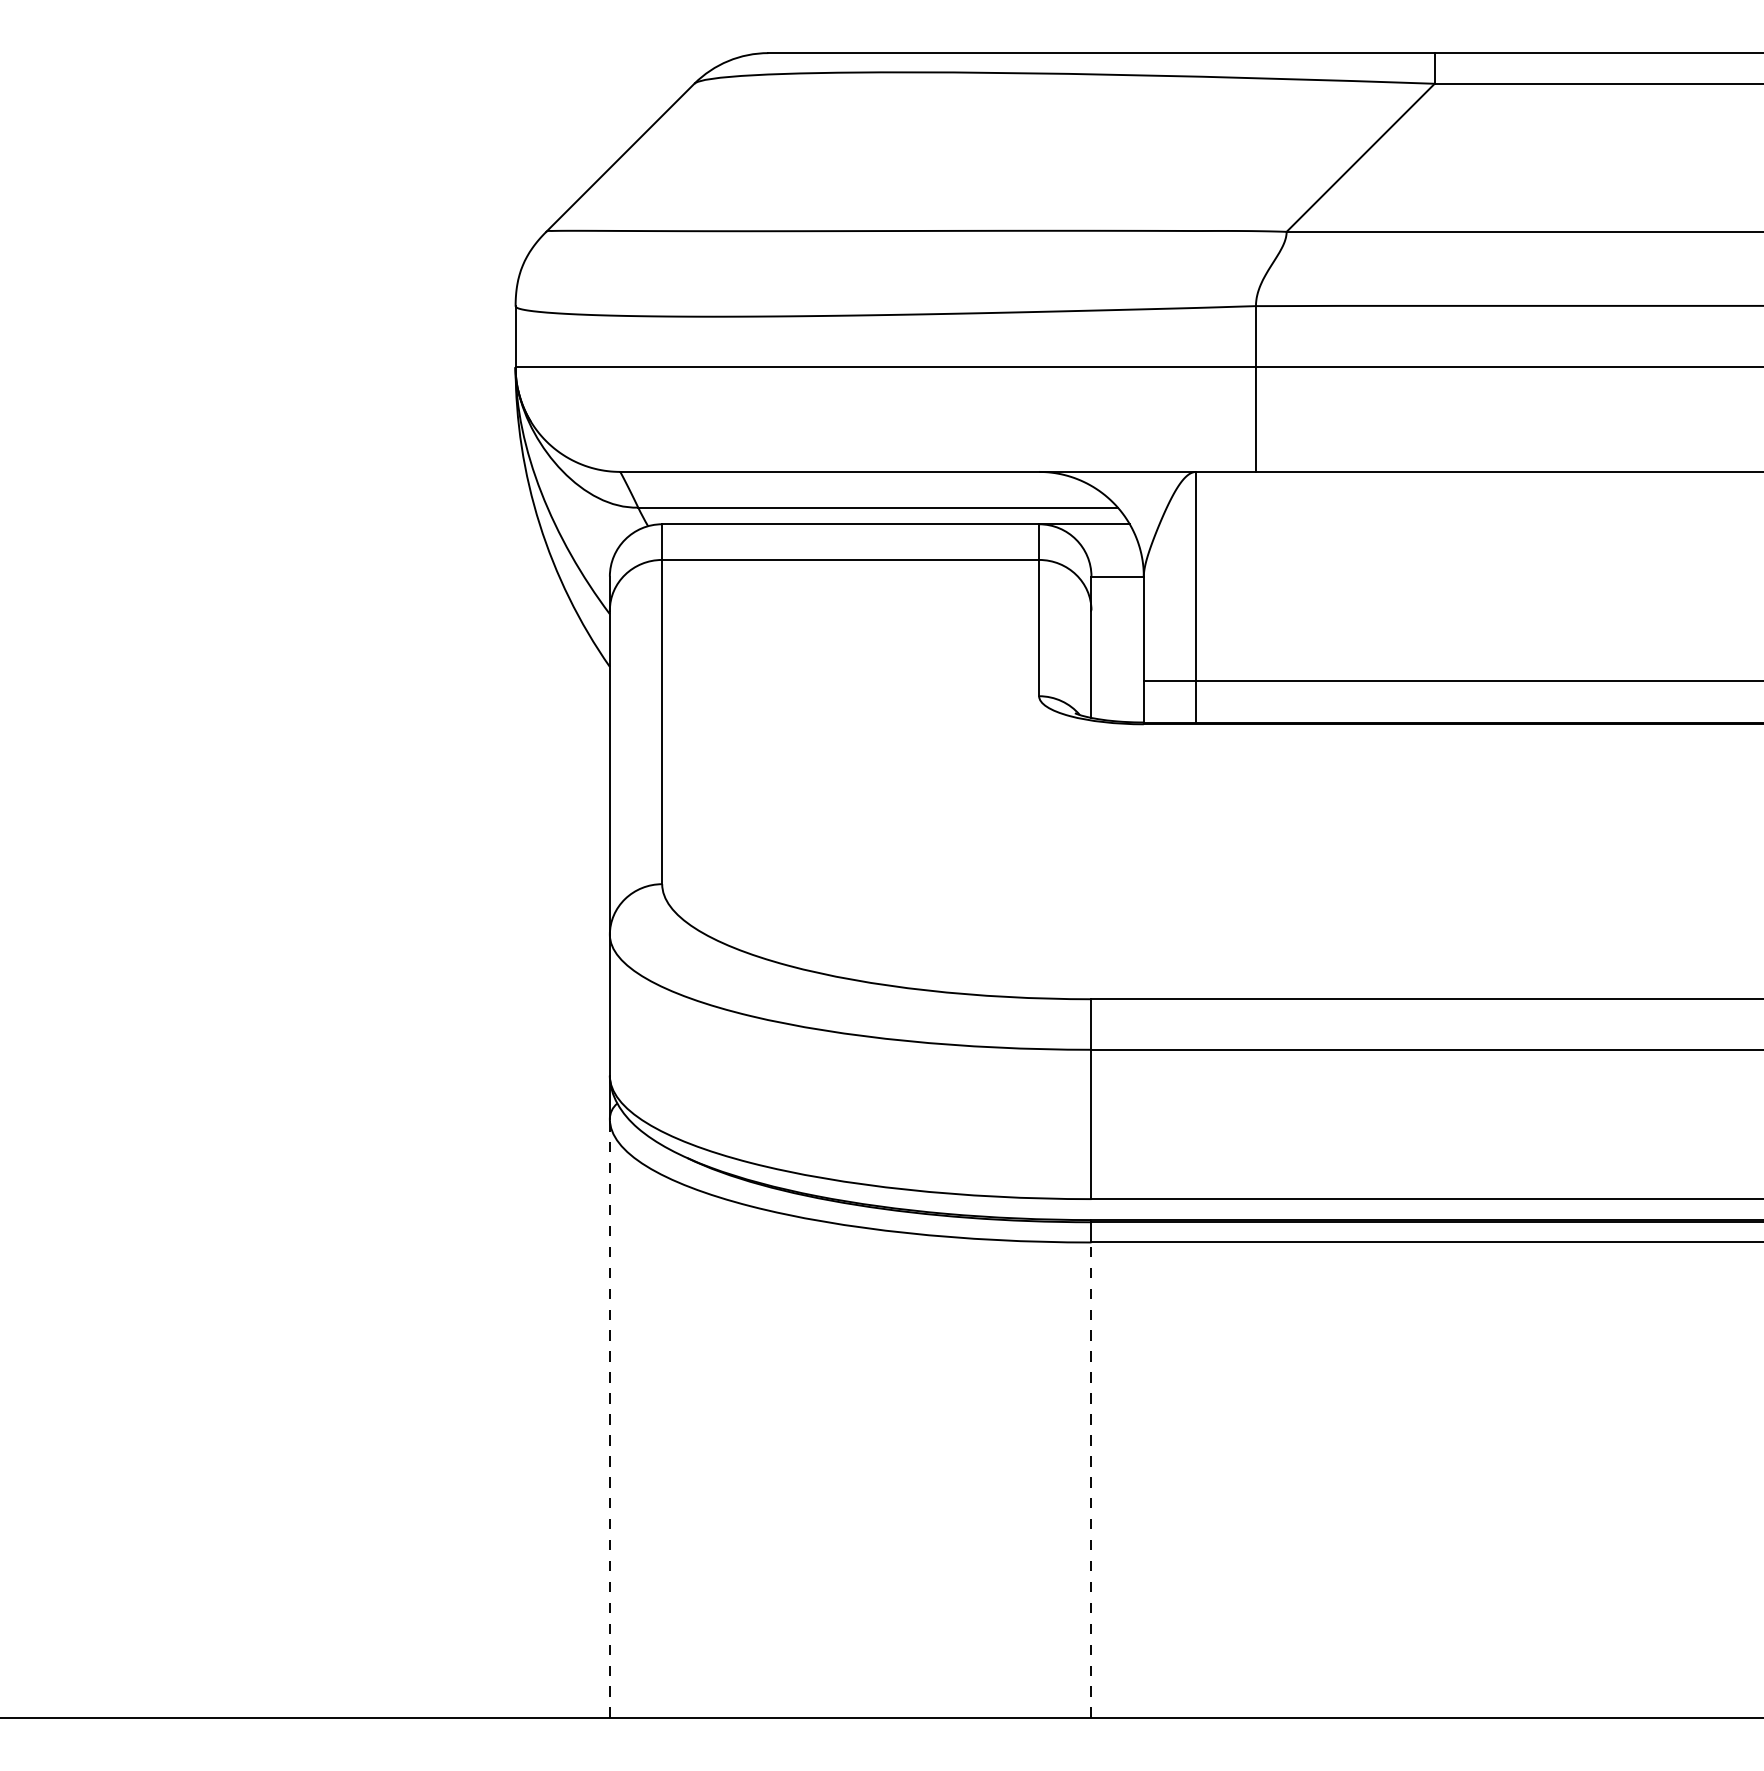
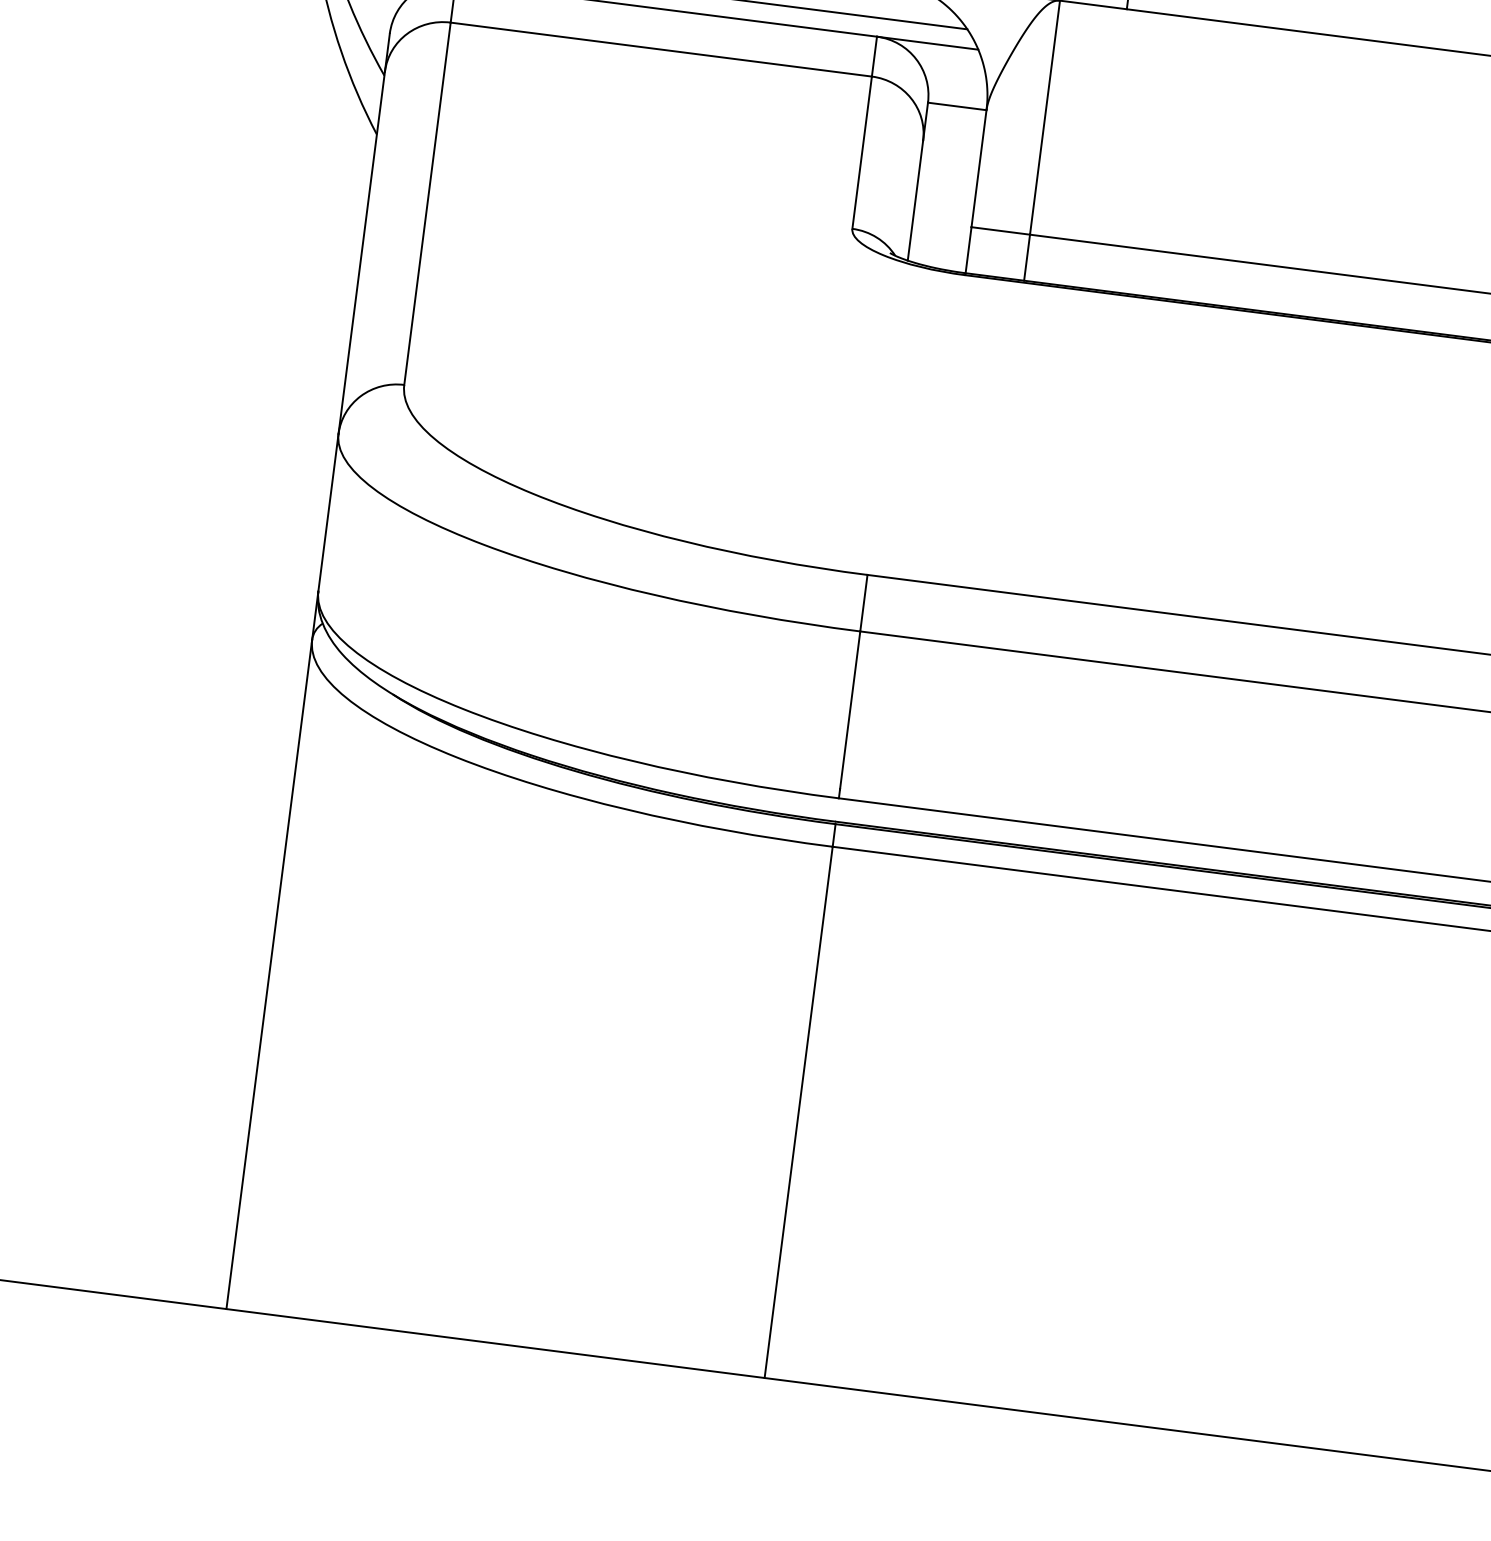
line: (609, 1417) -> (269, 973), dashed -> solid
line: (1091, 1480) -> (798, 1112), dashed -> solid

